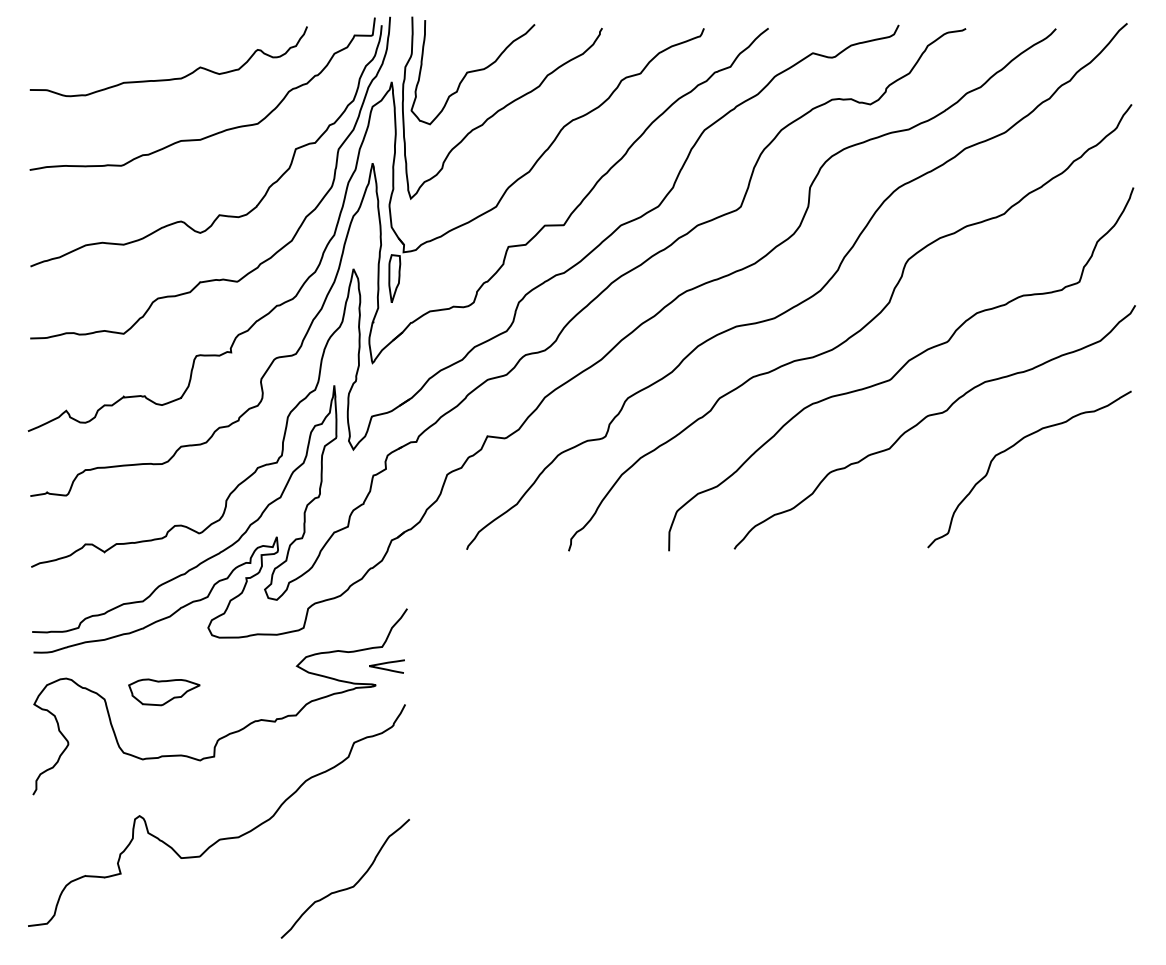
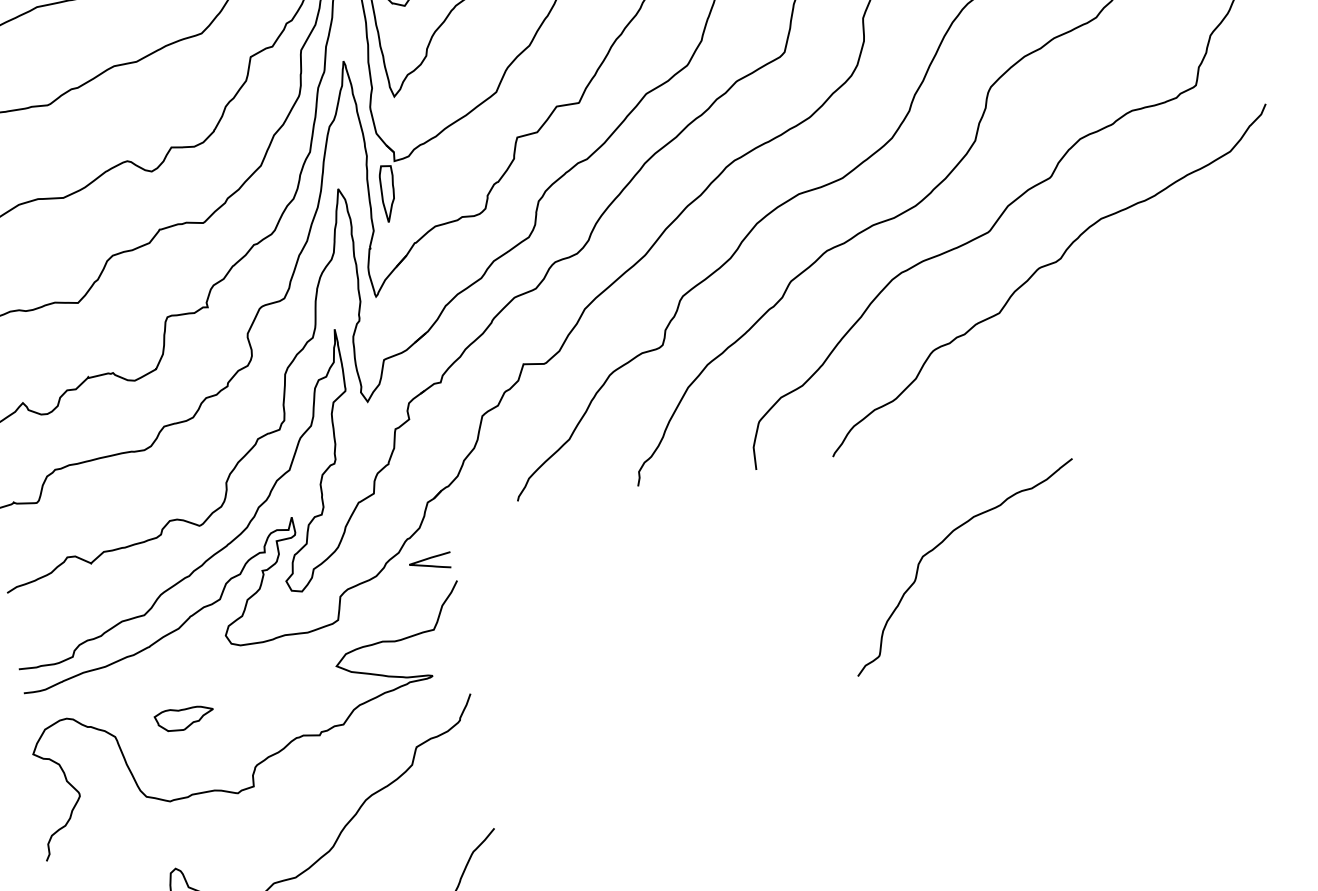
curve: (1014, 446) -> (943, 542), moved
curve: (386, 668) -> (430, 564), moved
part: (164, 692) -> (184, 719), size x0.7

